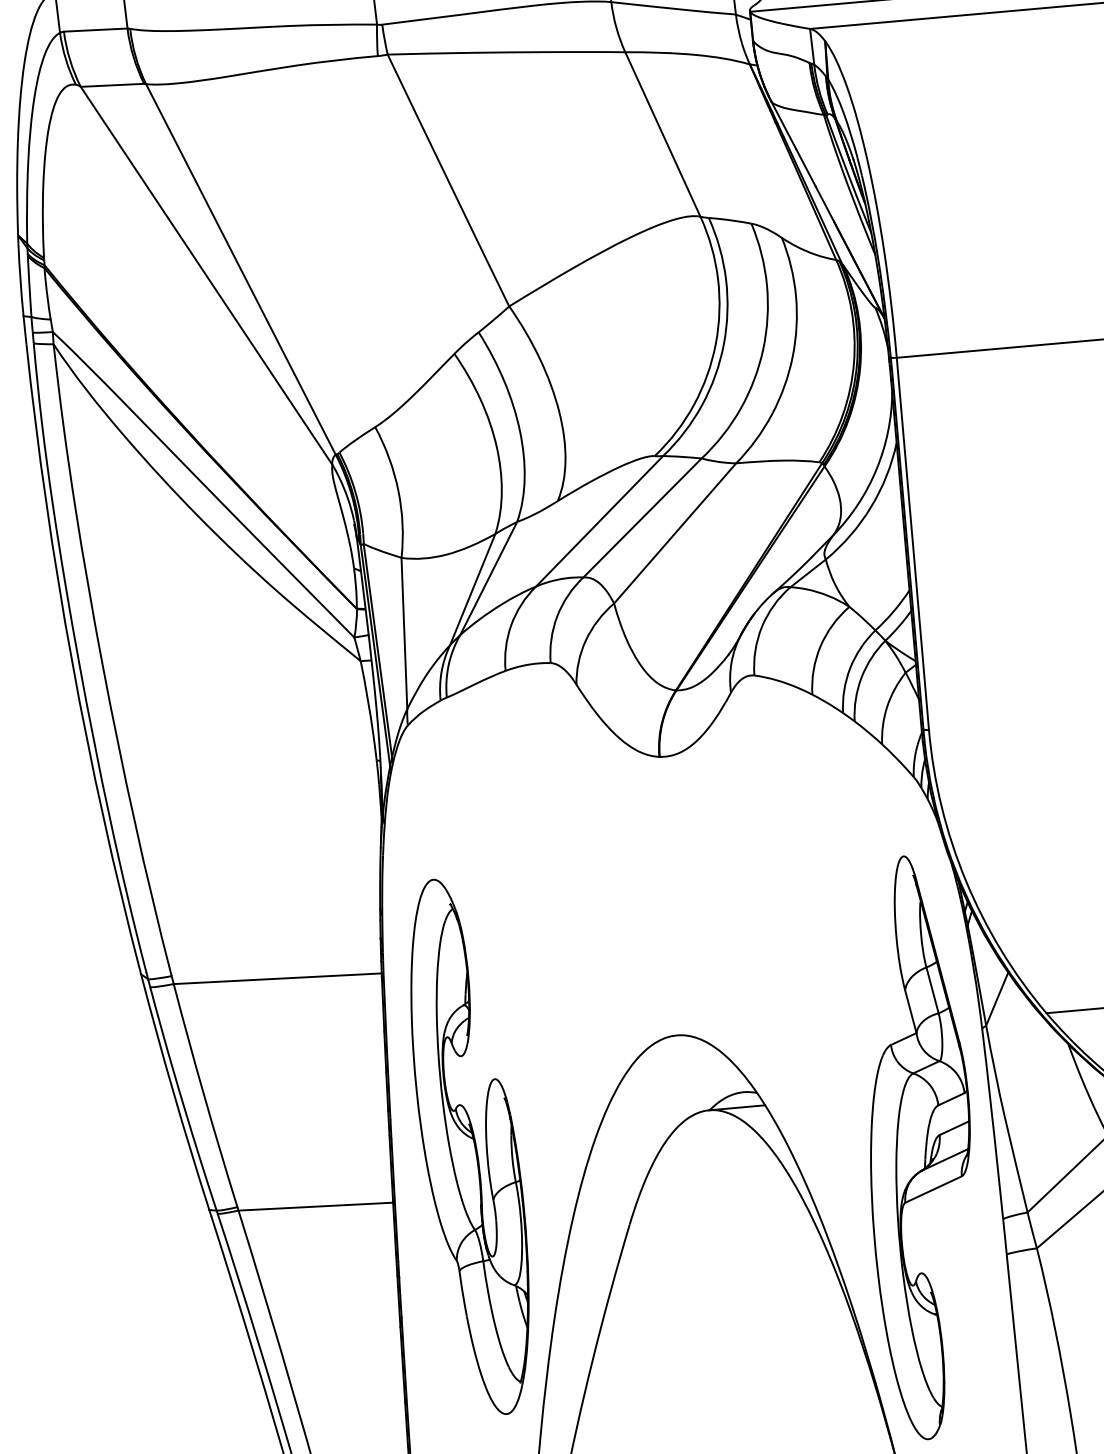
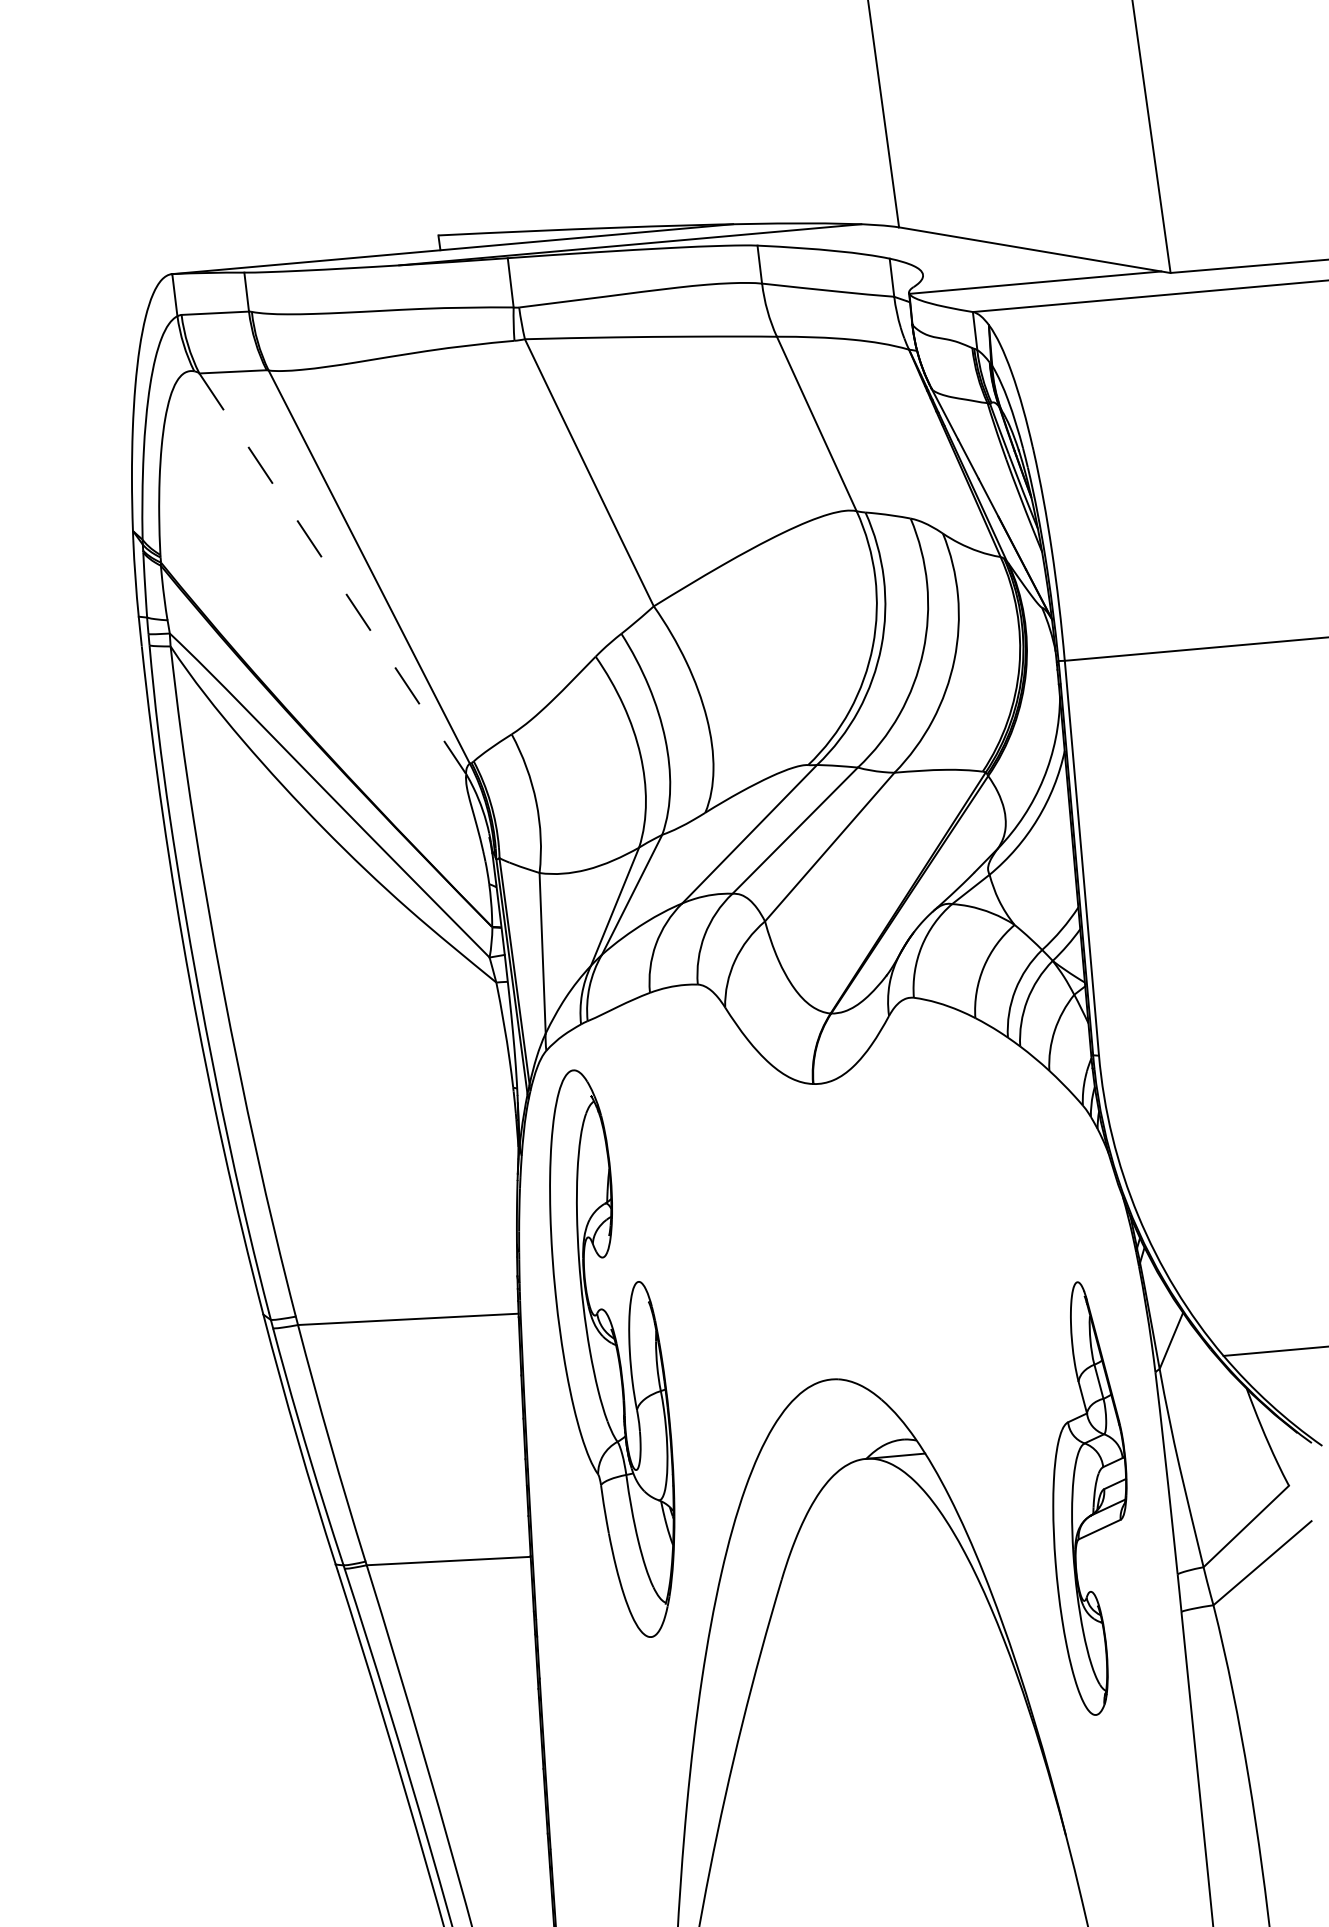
line: (206, 275) -> (332, 573), solid -> dashed
part: (470, 1146) -> (612, 1353), moved
part: (920, 1147) -> (1089, 1498), size x0.7

